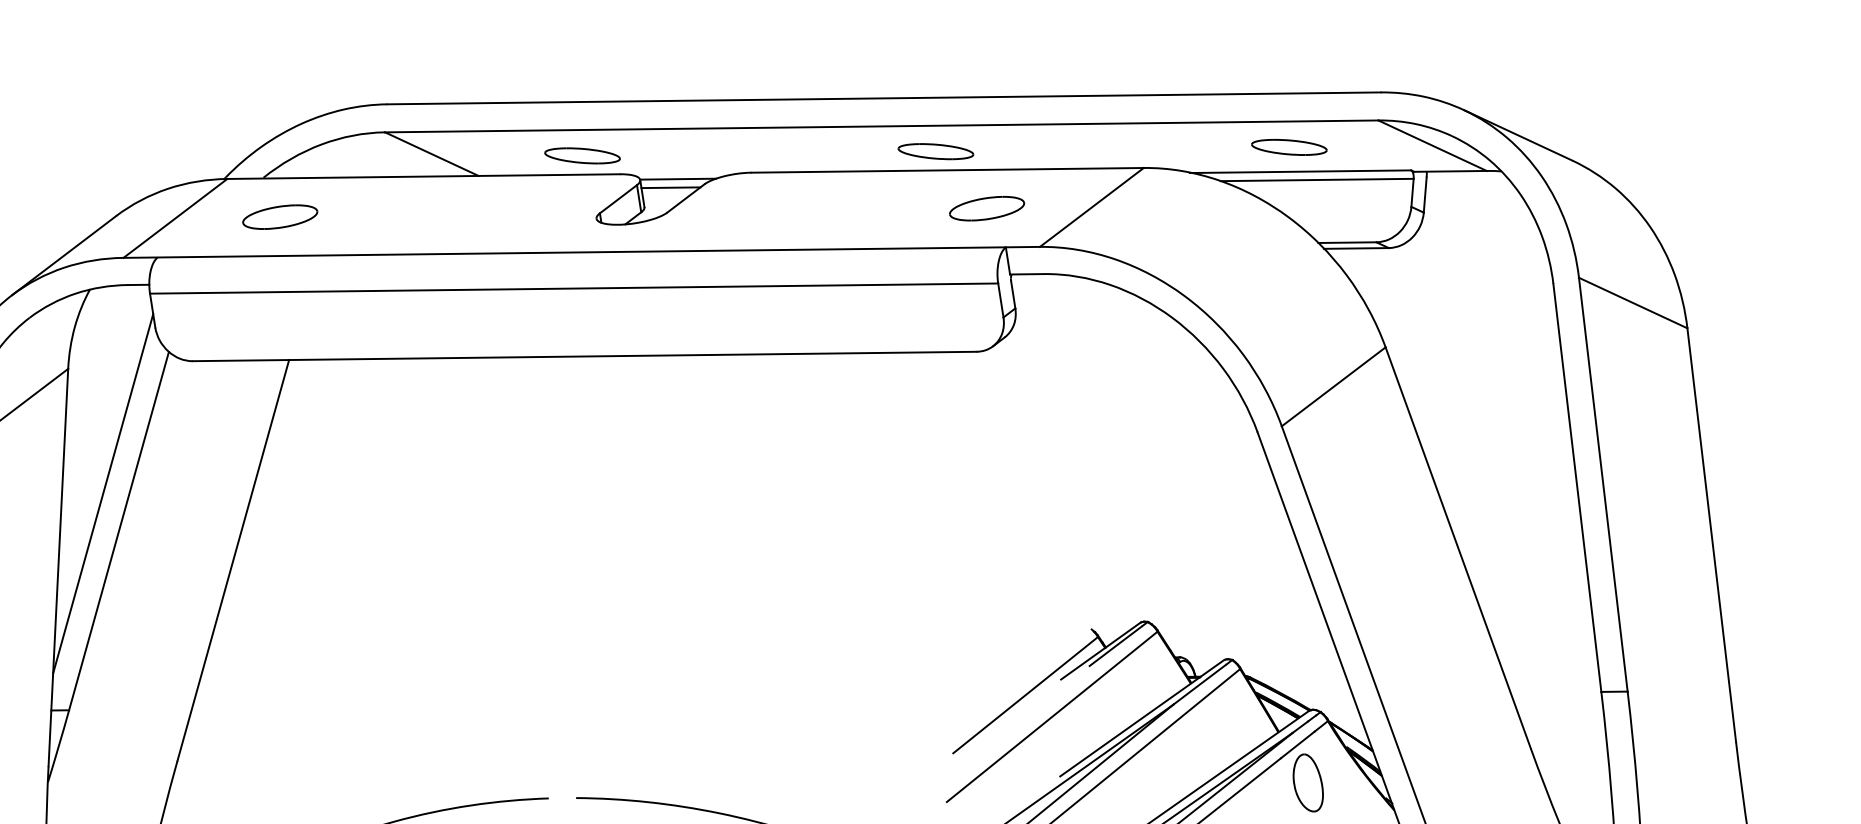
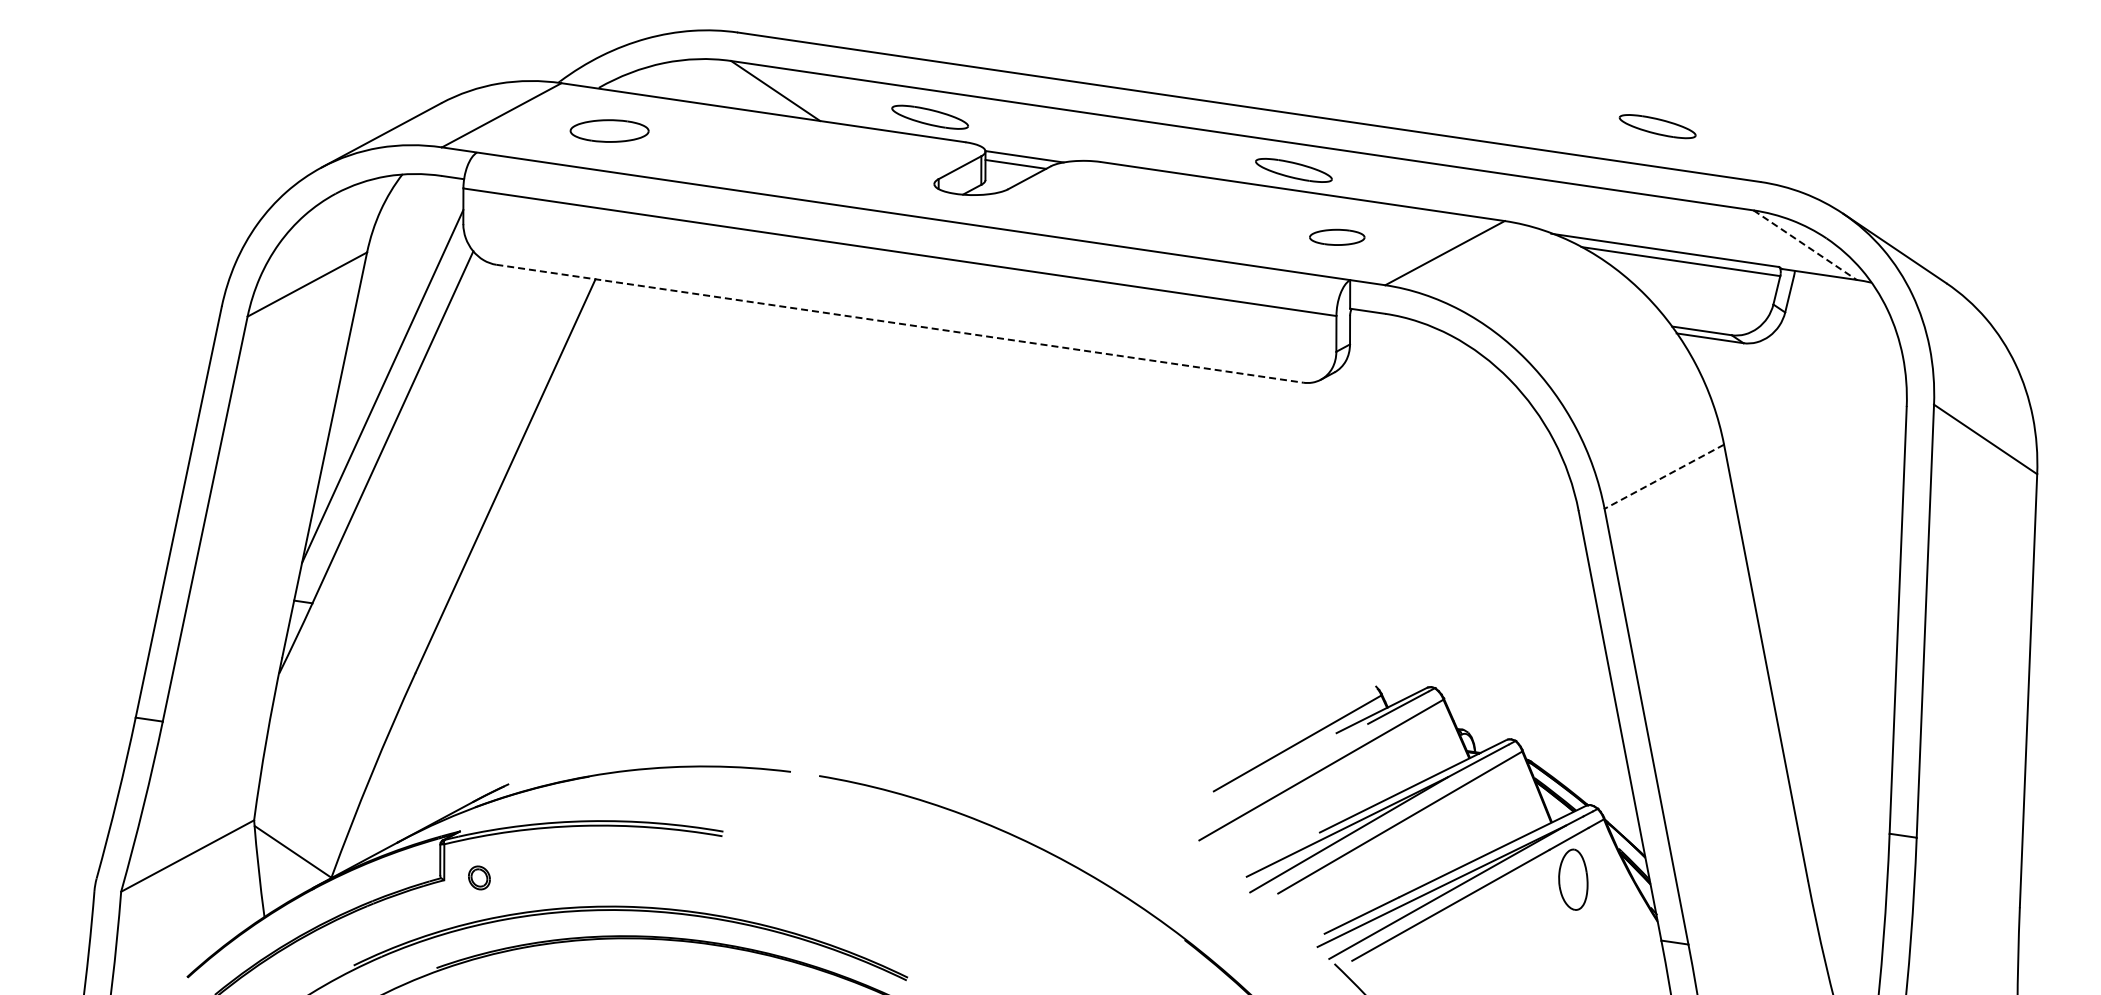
line: (1432, 145) -> (1805, 245), solid -> dashed
part: (1289, 147) -> (1657, 126), moved
part: (987, 208) -> (1337, 237), size x0.7
line: (584, 356) -> (899, 323), solid -> dashed
line: (1333, 386) -> (1664, 476), solid -> dashed

